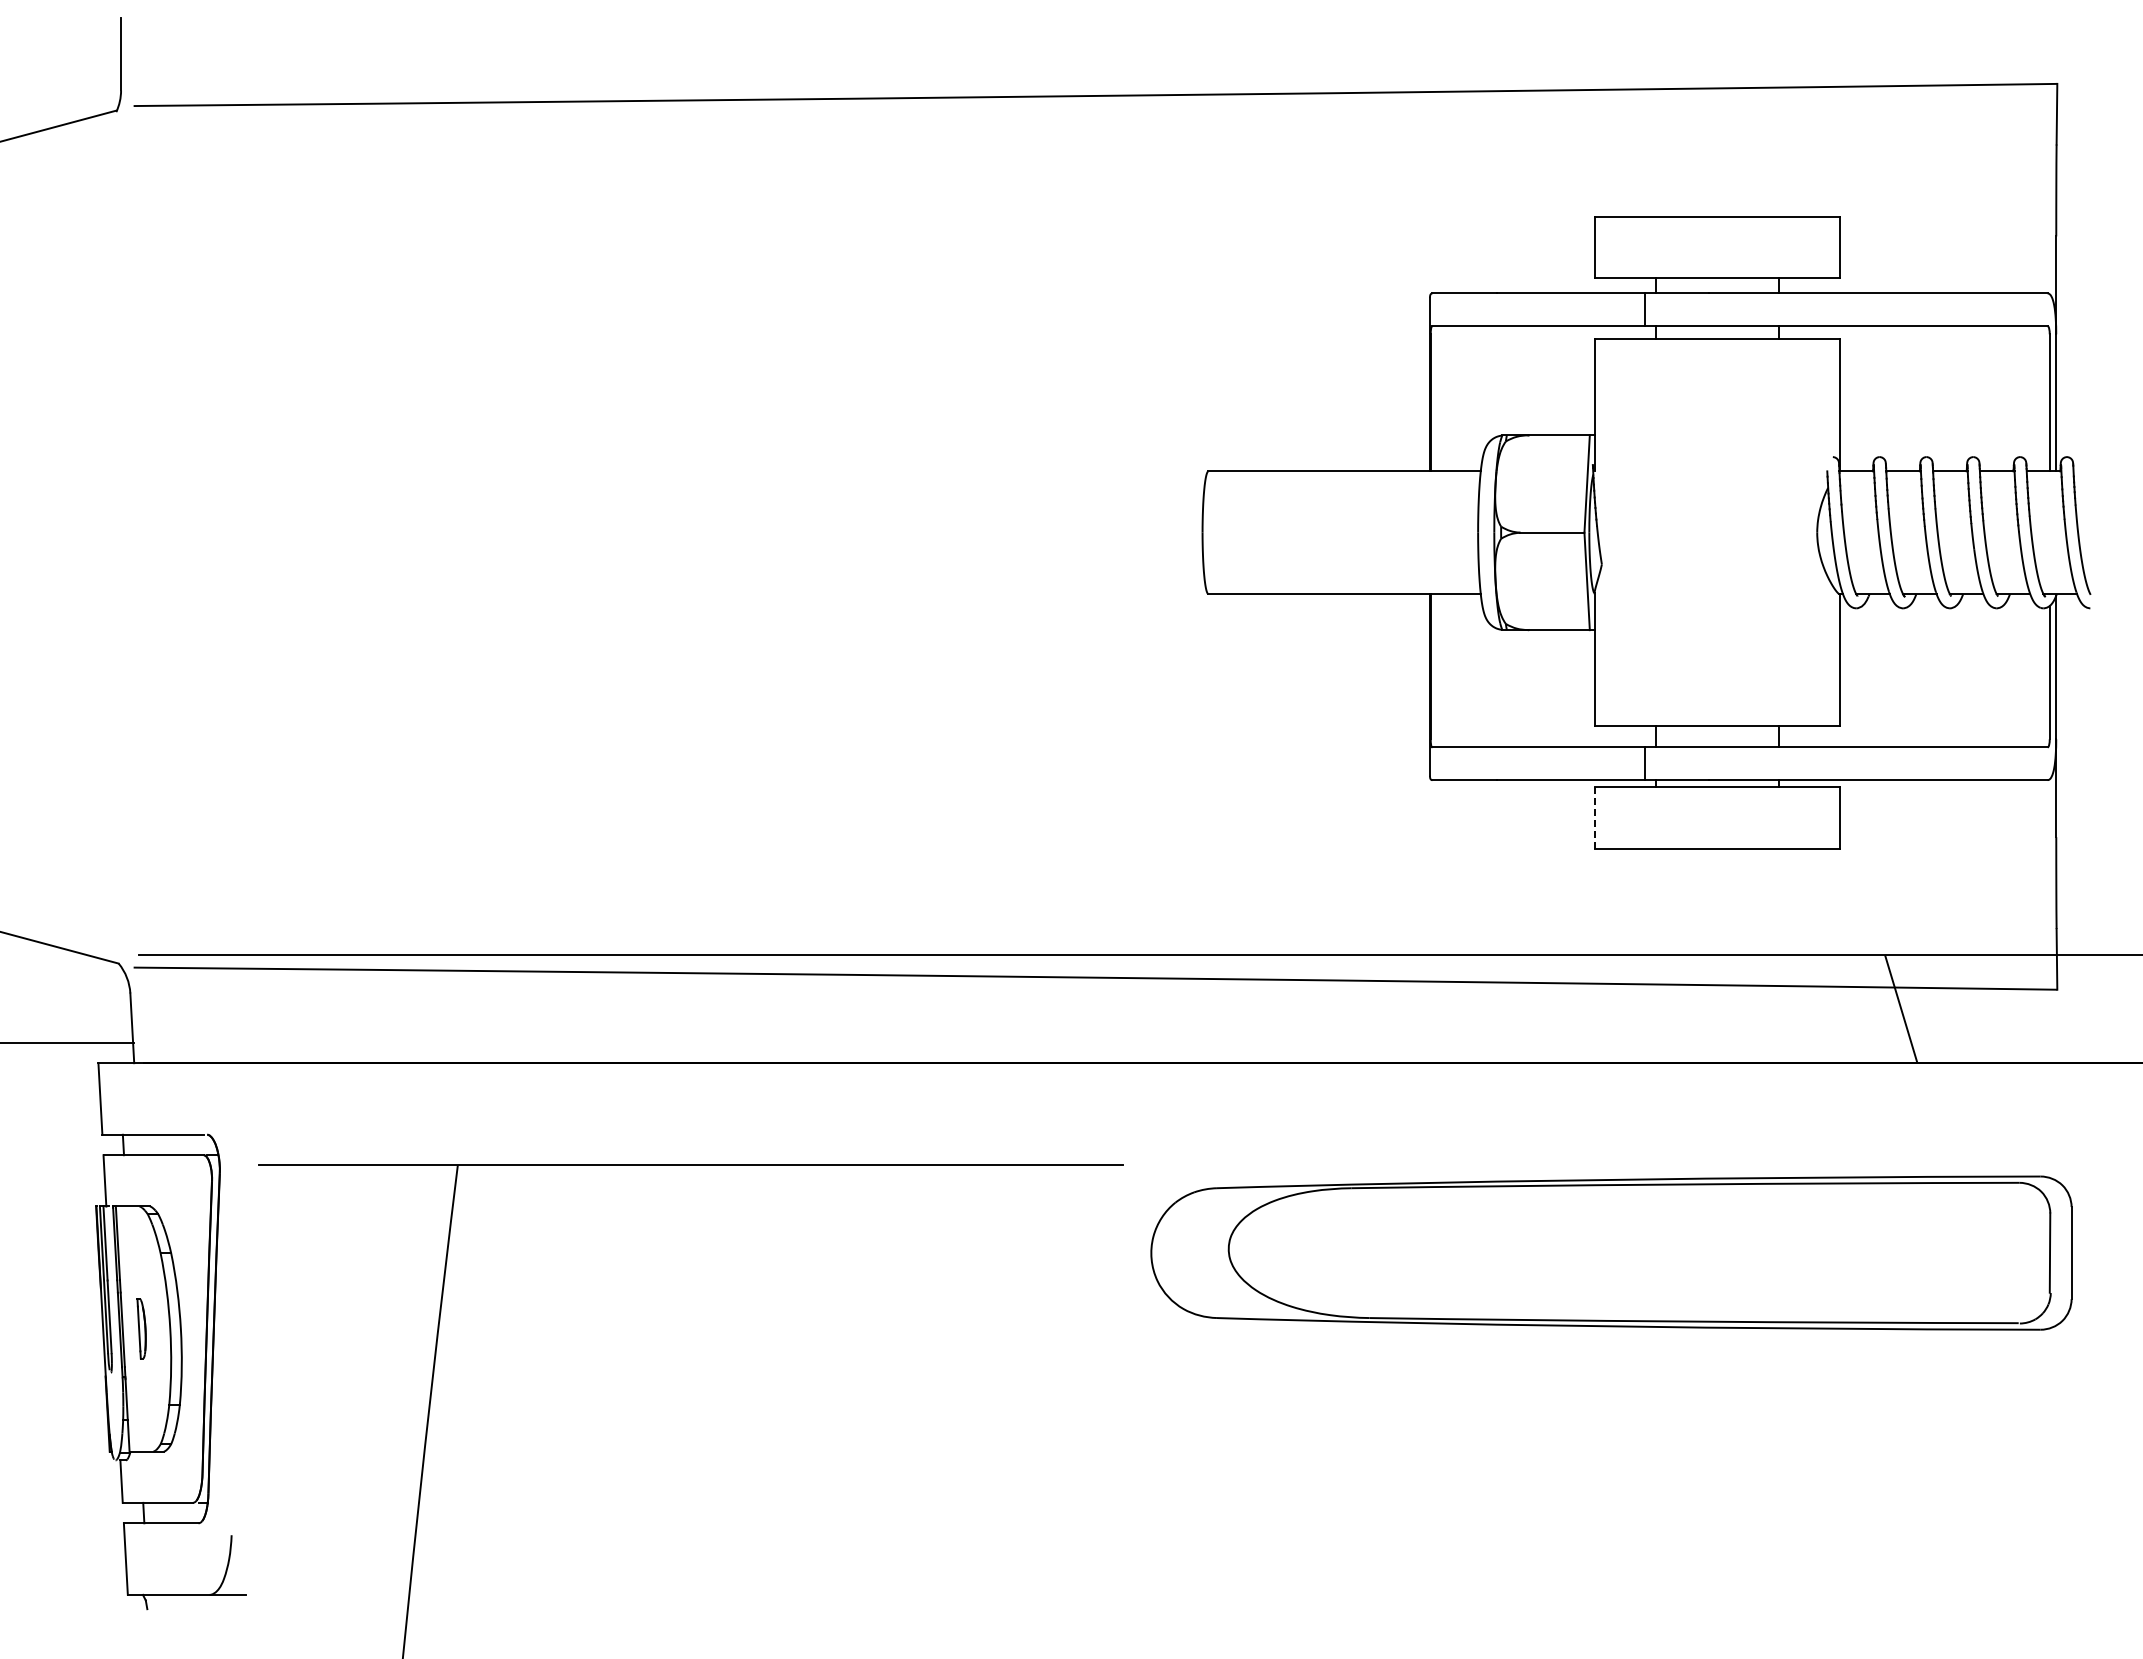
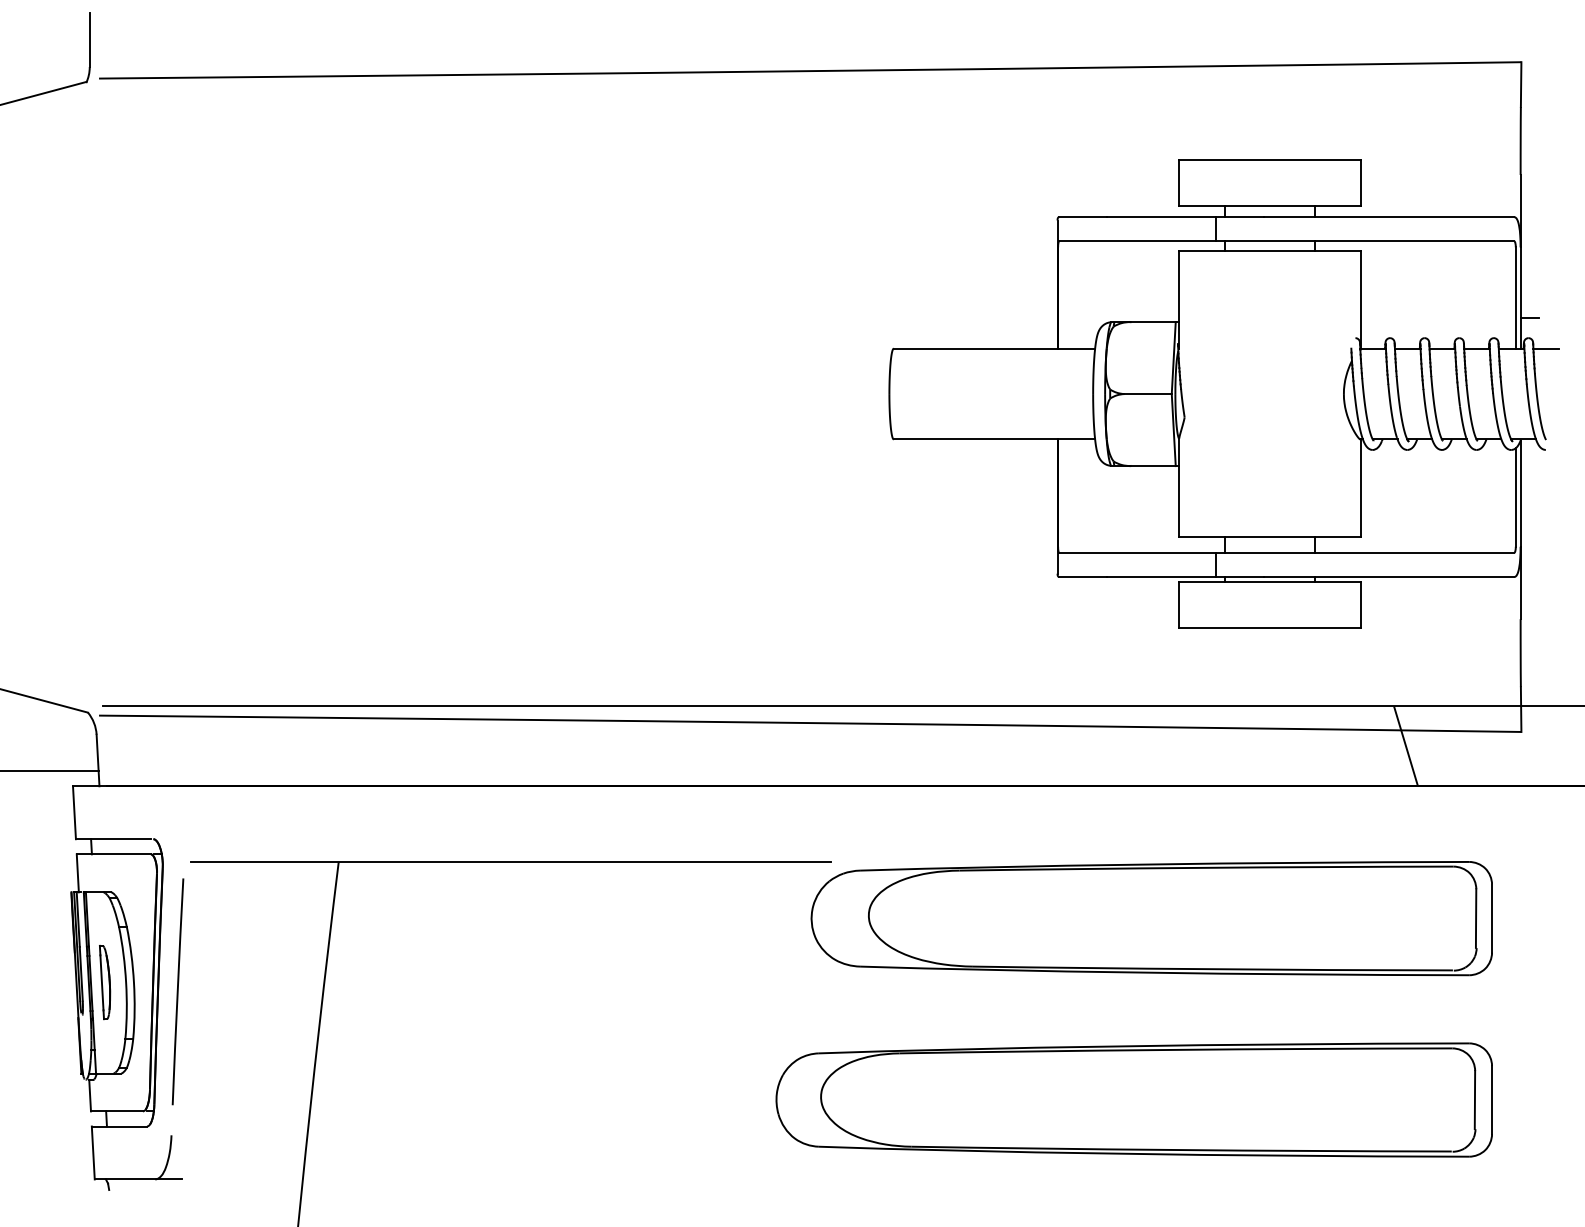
line: (2068, 429) -> (1529, 317), added
line: (2090, 471) -> (1545, 348), added
line: (1594, 818) -> (1179, 605), dashed -> solid
part: (1611, 1252) -> (1151, 918), moved
part: (141, 1328) -> (104, 982), size x1.67
line: (240, 1340) -> (178, 991), added
part: (1533, 1487) -> (1134, 1100), added

